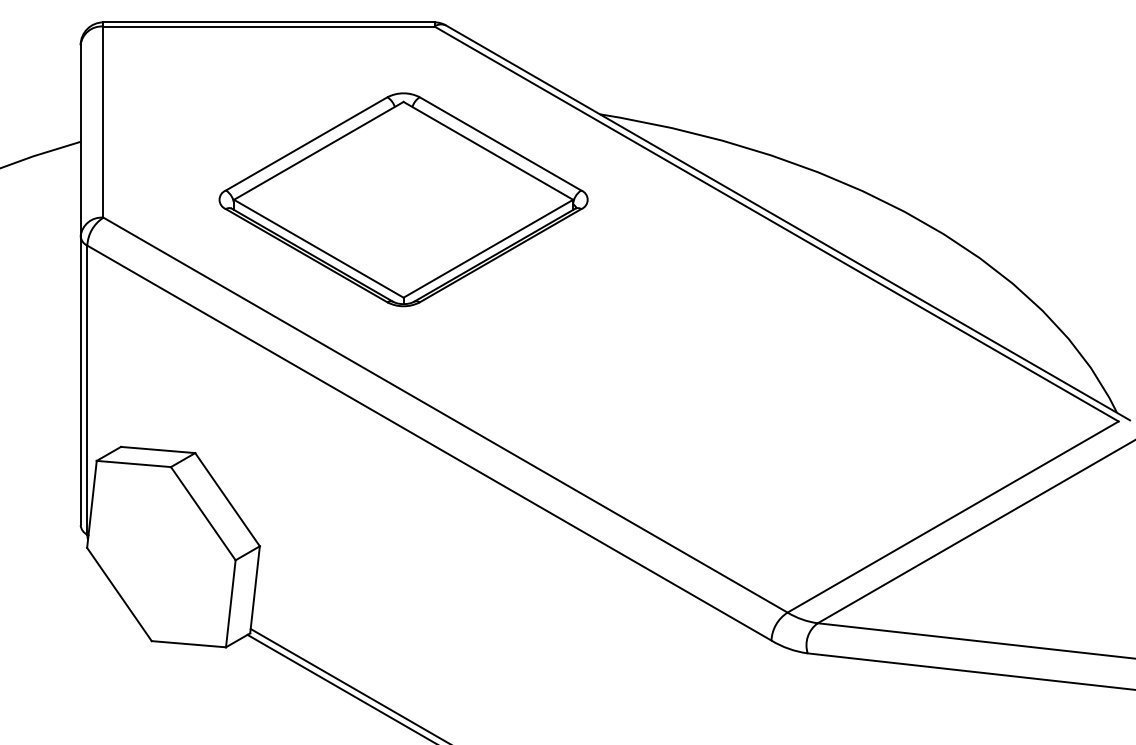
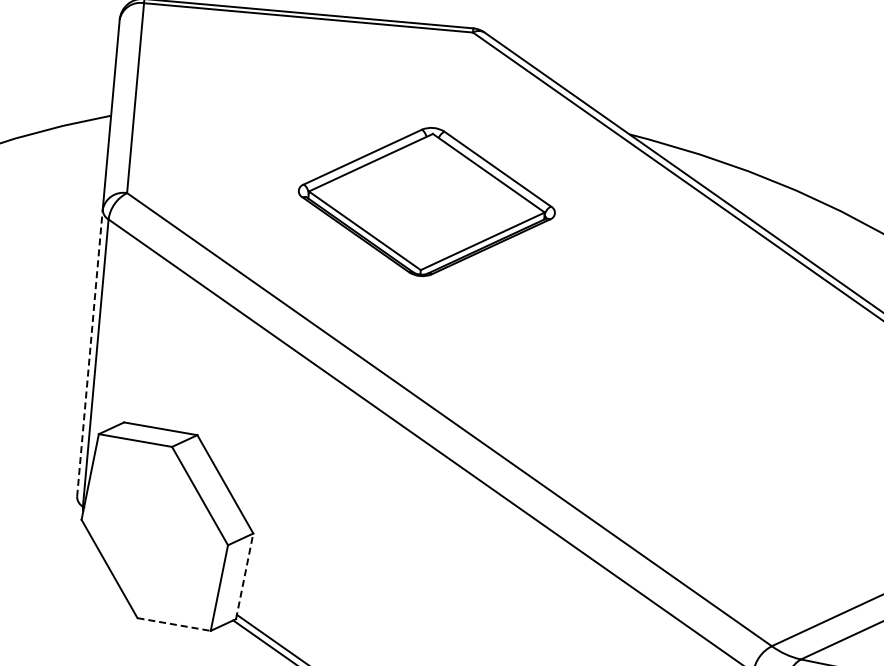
part: (403, 199) -> (426, 201), size x0.7
line: (80, 380) -> (89, 352), solid -> dashed
line: (255, 589) -> (245, 576), solid -> dashed
line: (189, 644) -> (174, 624), solid -> dashed

